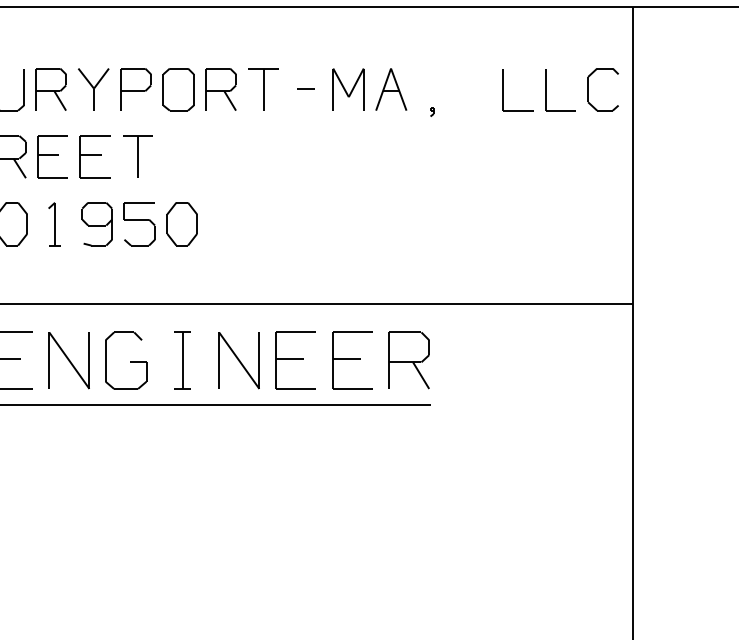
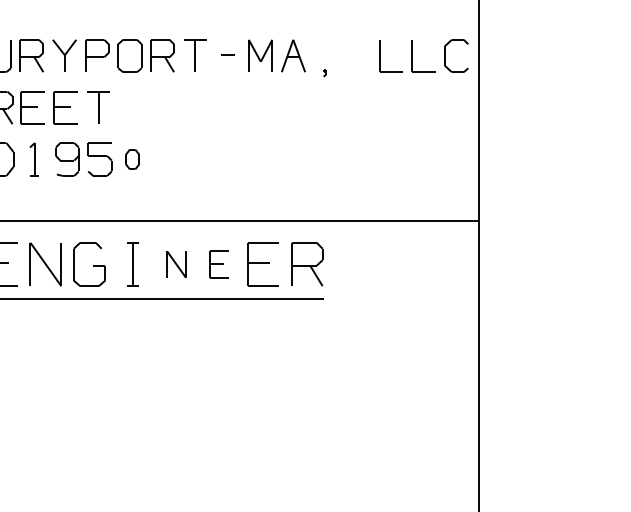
part: (181, 224) -> (132, 159), size x0.6
part: (239, 360) -> (176, 264), size x0.6
part: (295, 360) -> (219, 264), size x0.6

